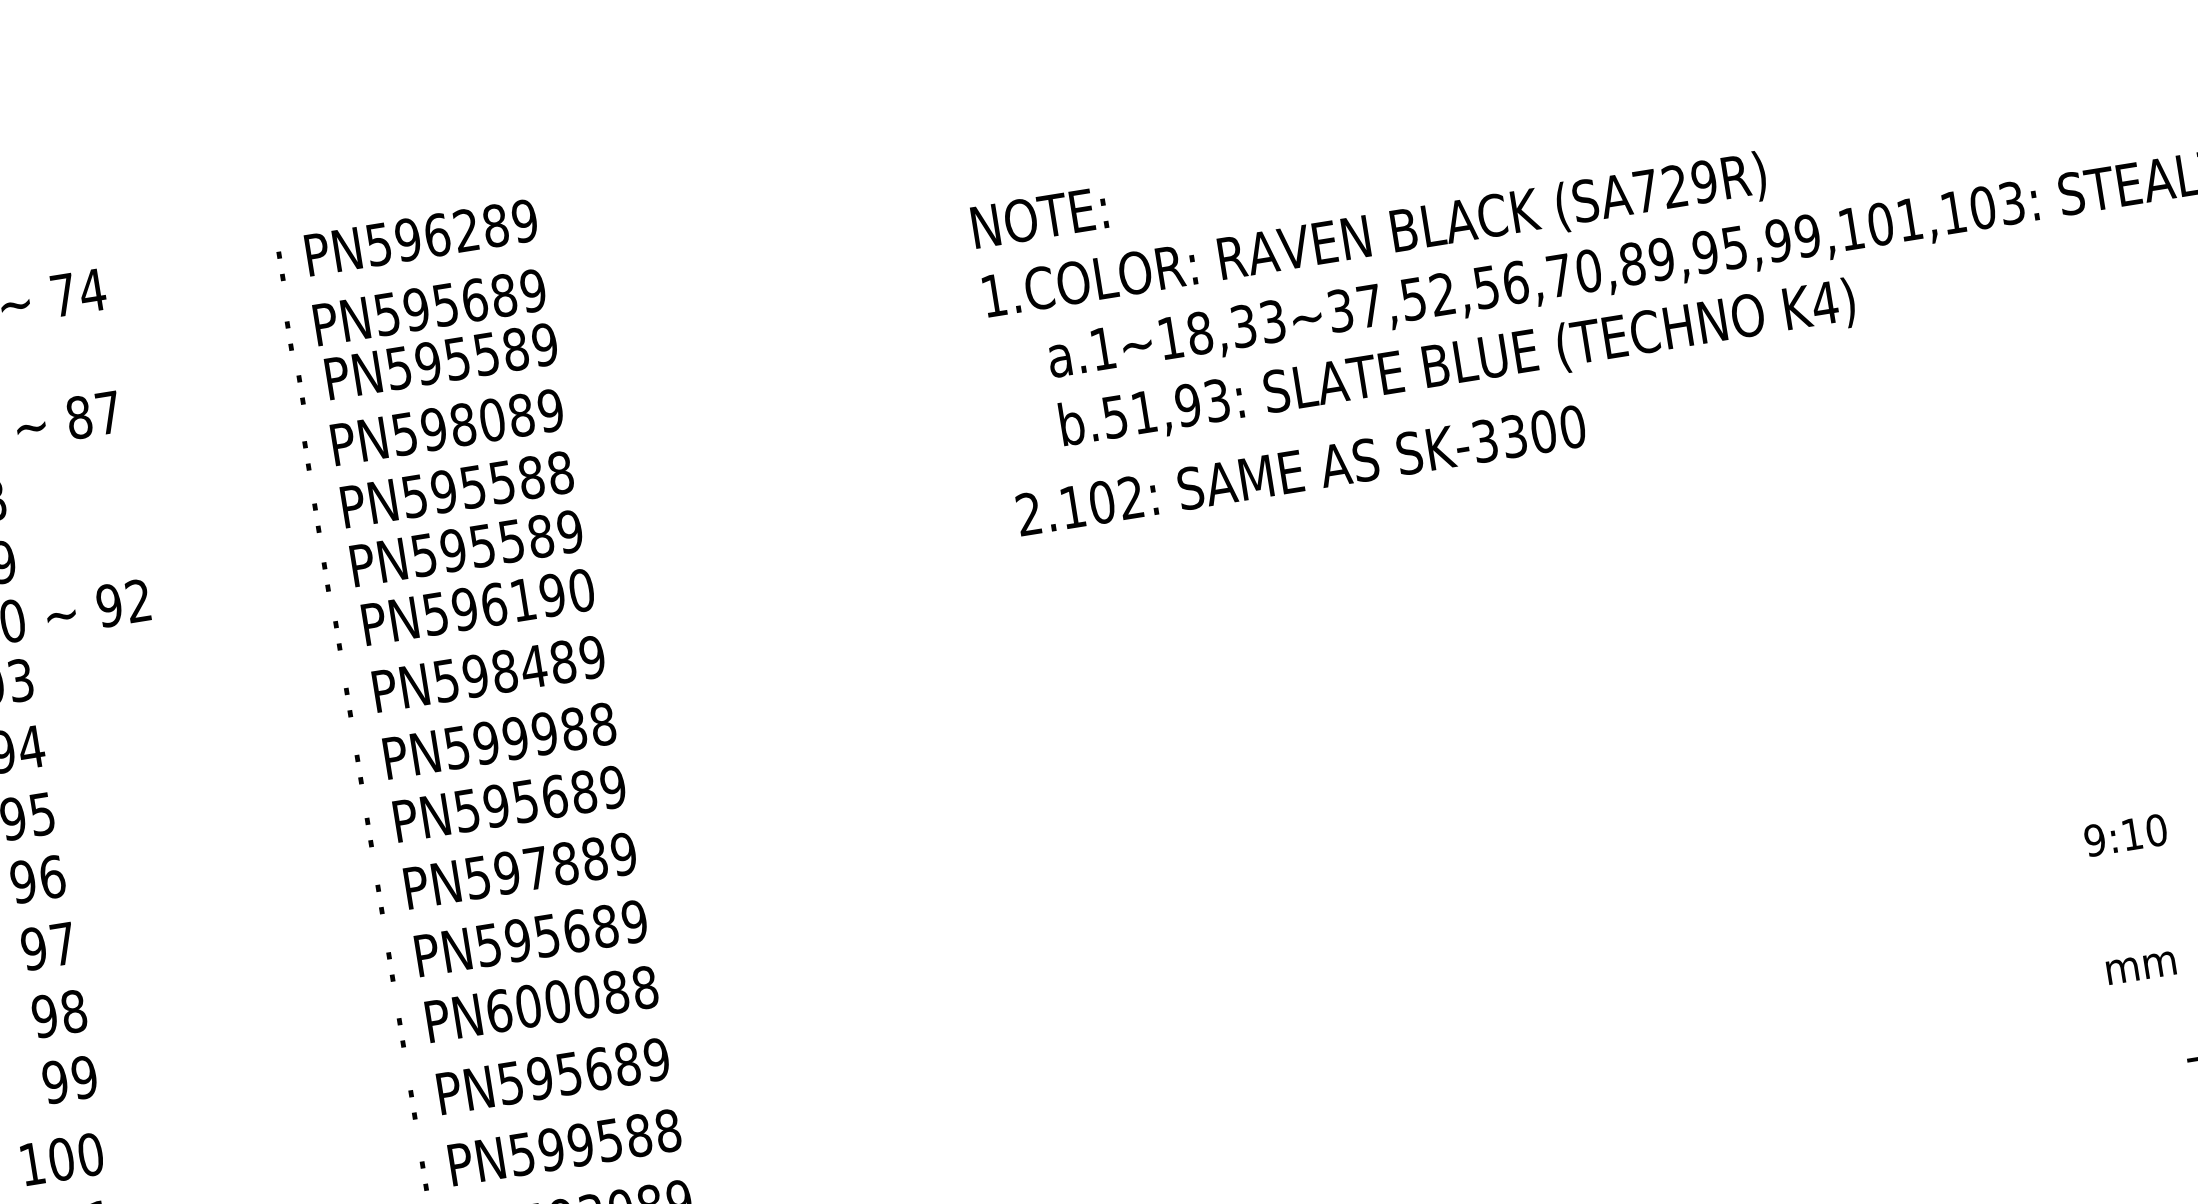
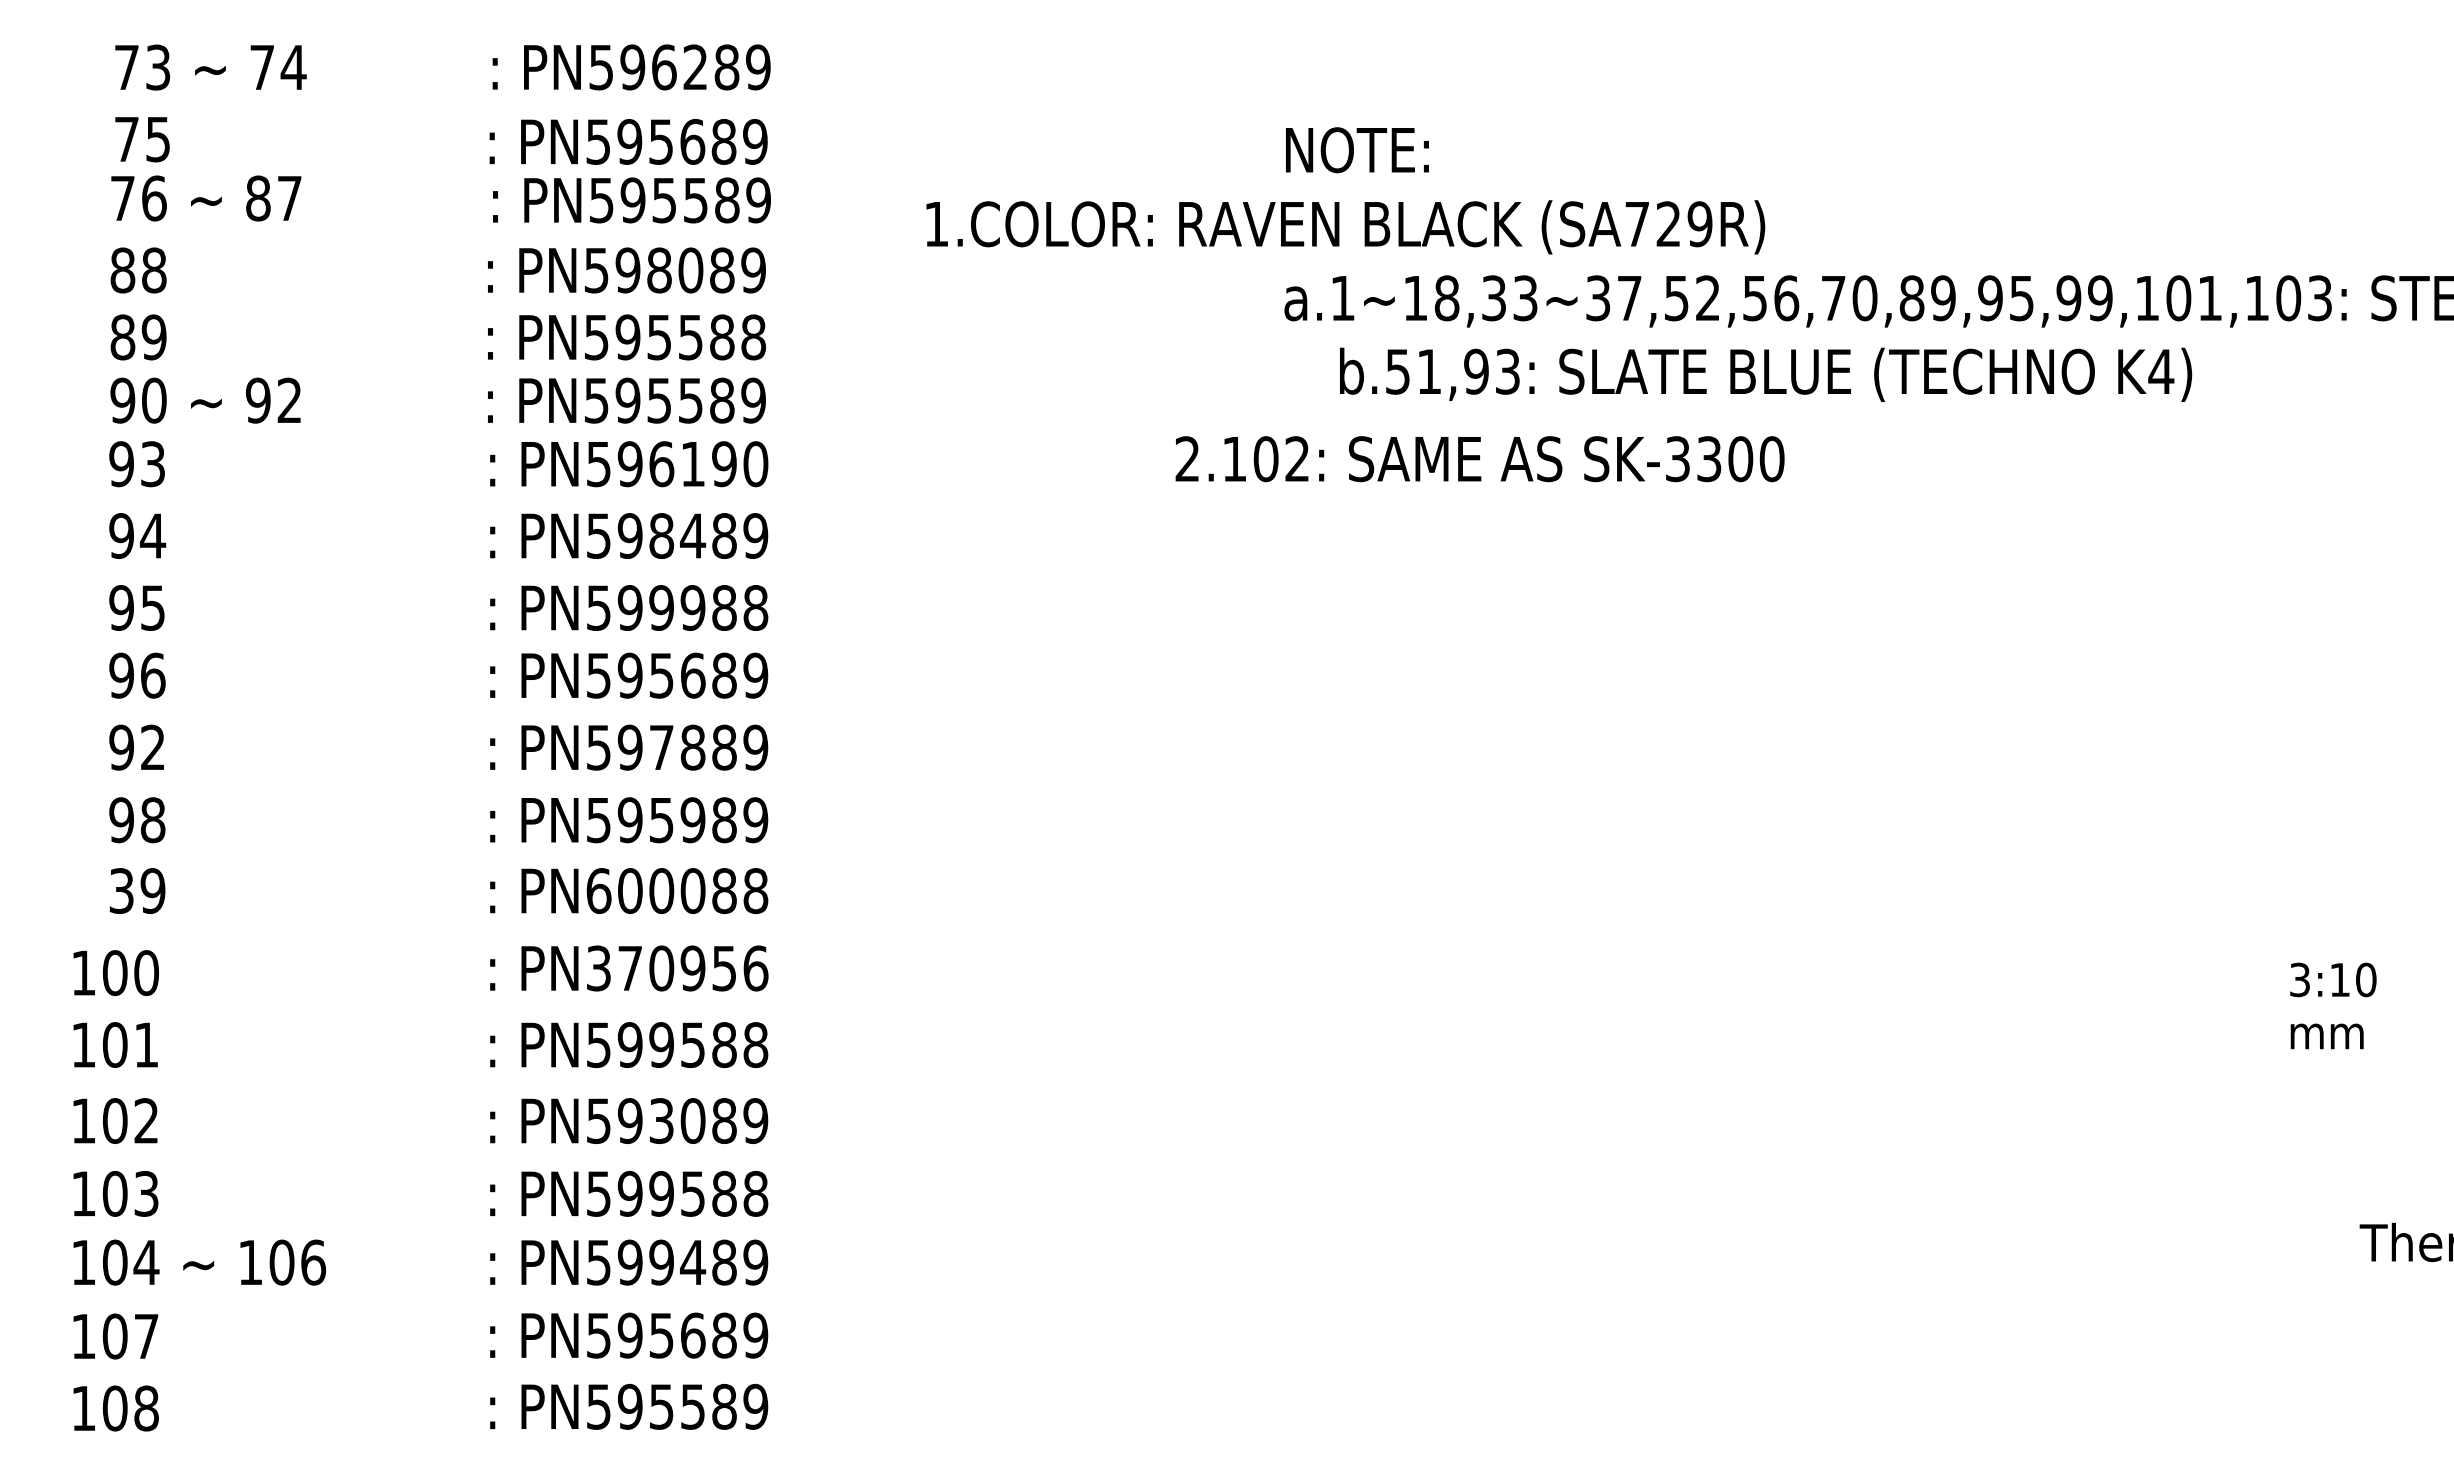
text: (1039, 217) -> (1357, 150), moved
text: (1374, 237) -> (1345, 227), moved
text: (1458, 364) -> (1766, 374), moved
text: (1300, 470) -> (1479, 459), moved
text: (2094, 839) -> (2299, 979), 9:10 -> 3:10
text: (575, 931) -> (692, 820), PN595689 -> PN595989
text: (62, 943) -> (152, 746), 97 -> 92
text: (2140, 968) -> (2326, 1036), moved
text: (583, 1071) -> (677, 968), PN595689 -> PN370956
text: (55, 1081) -> (121, 890), 99 -> 39

